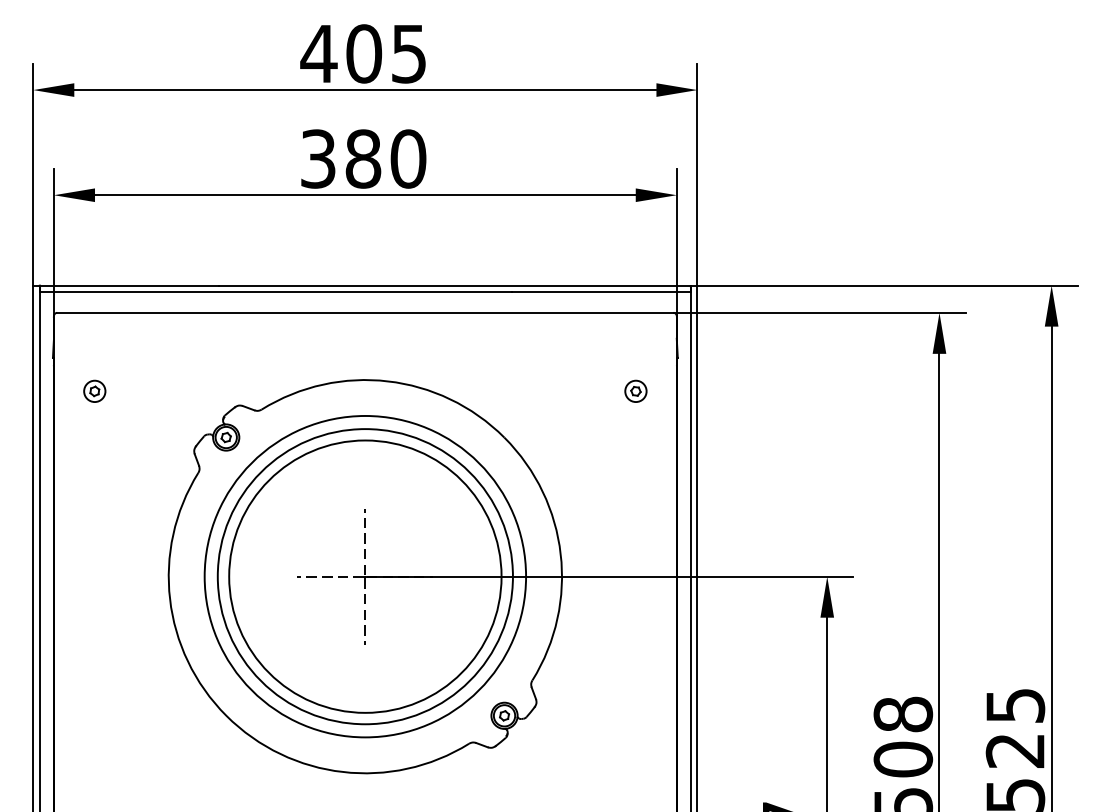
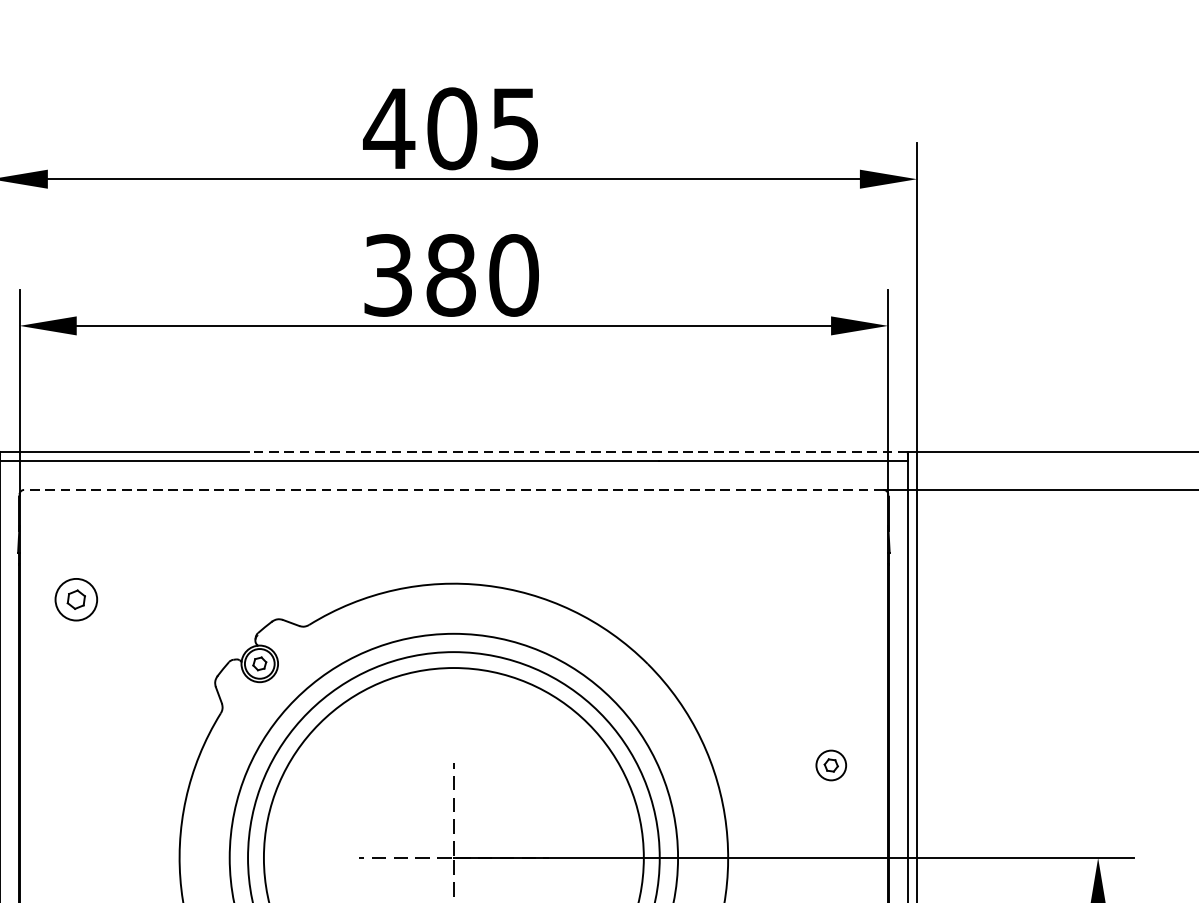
line: (454, 285) -> (578, 451), solid -> dashed
line: (364, 312) -> (452, 489), solid -> dashed
part: (94, 390) -> (76, 598), size x1.4
part: (635, 390) -> (830, 764), moved

